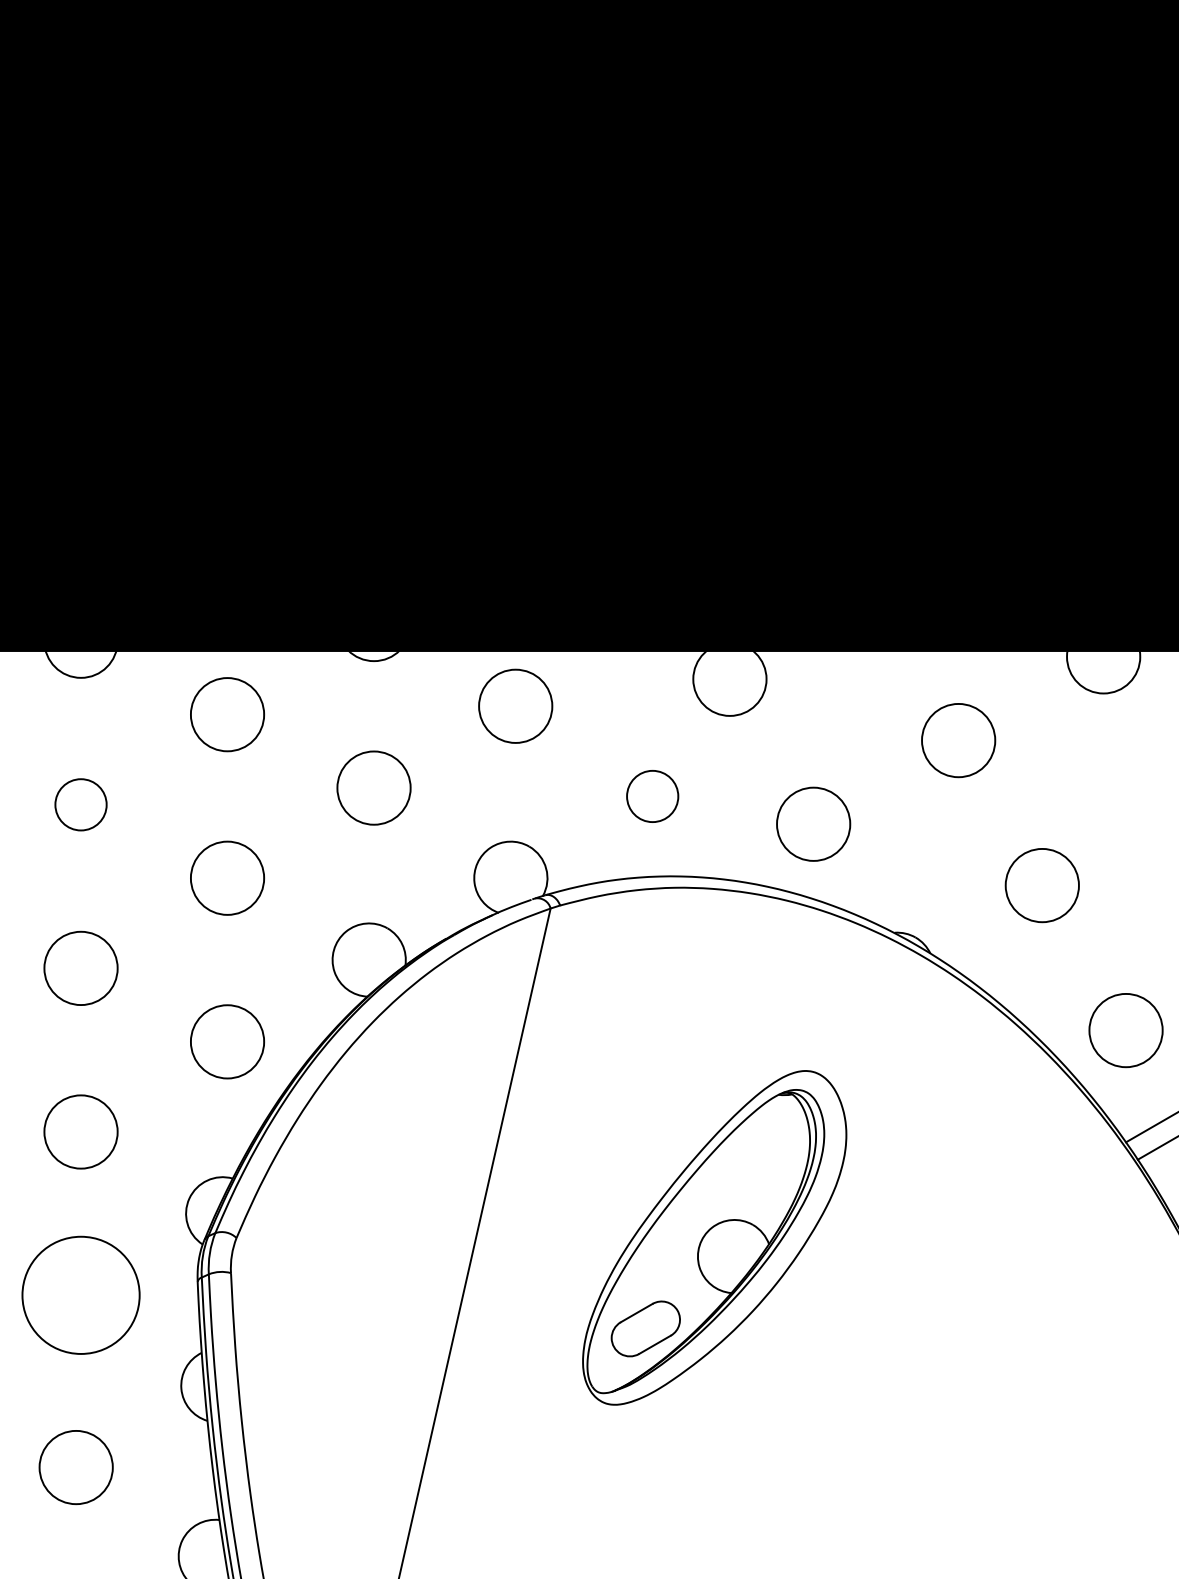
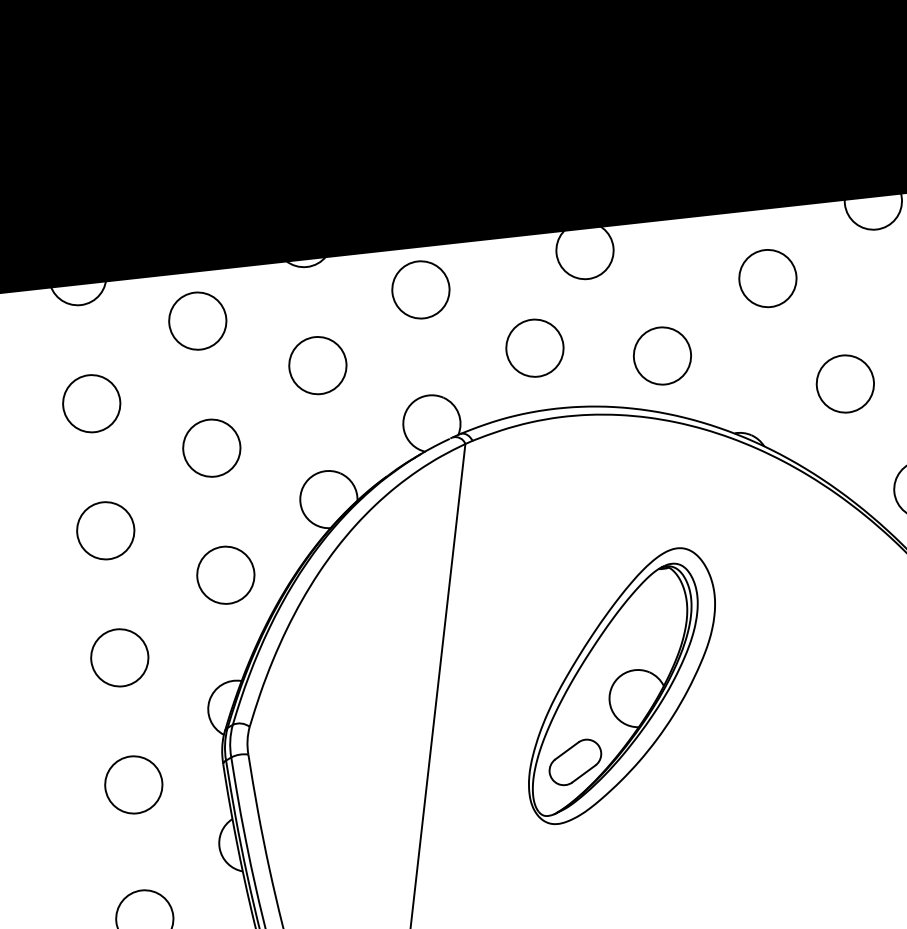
circle: (652, 796) -> (534, 348), size x1.43
circle: (80, 804) -> (91, 403), size x1.43
circle: (80, 1295) -> (133, 784), size x0.62

